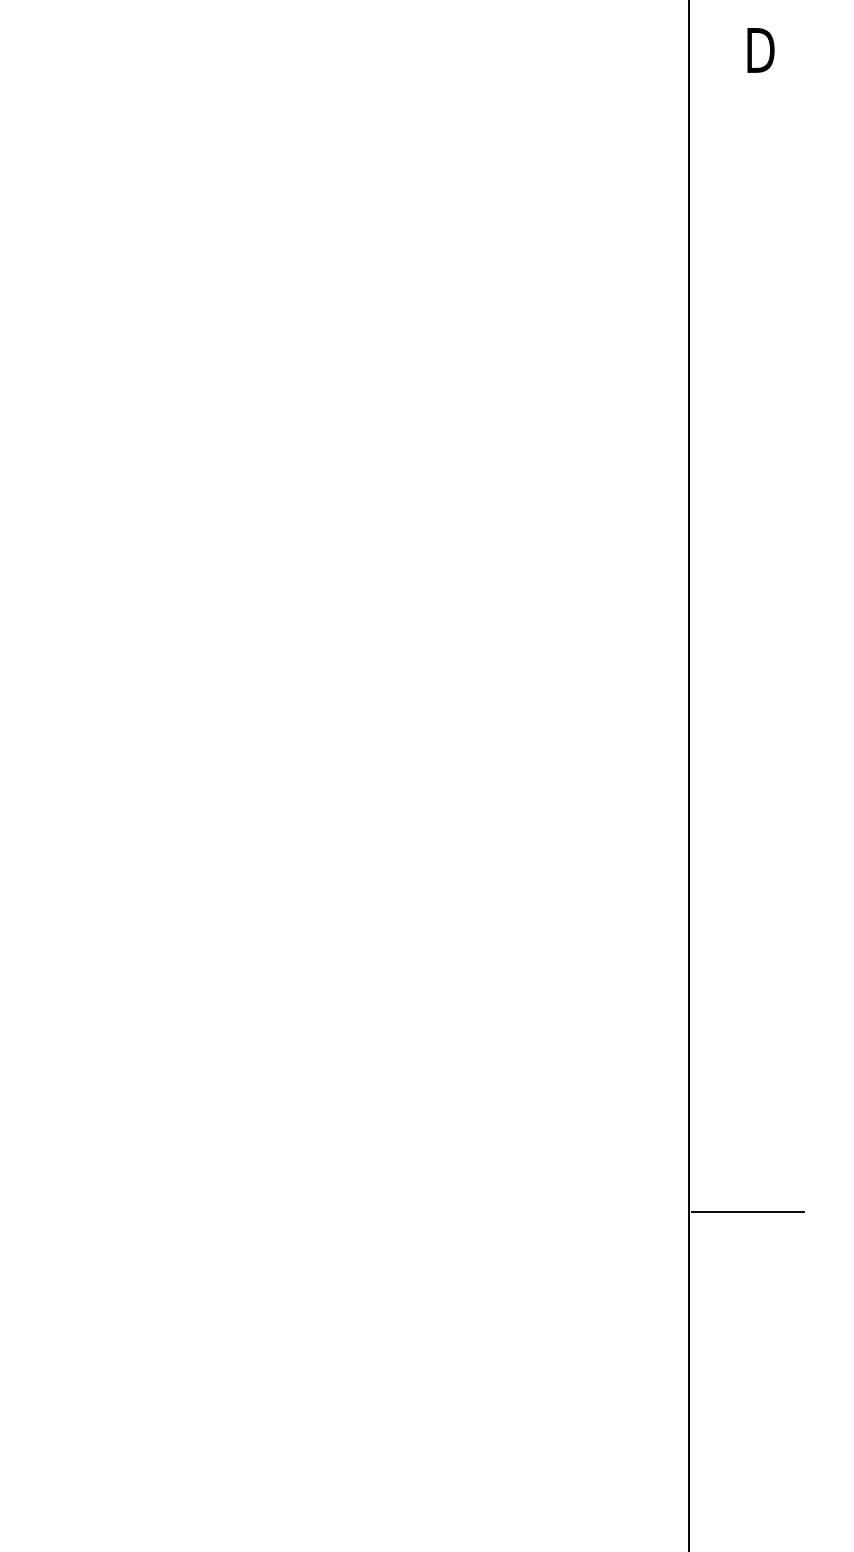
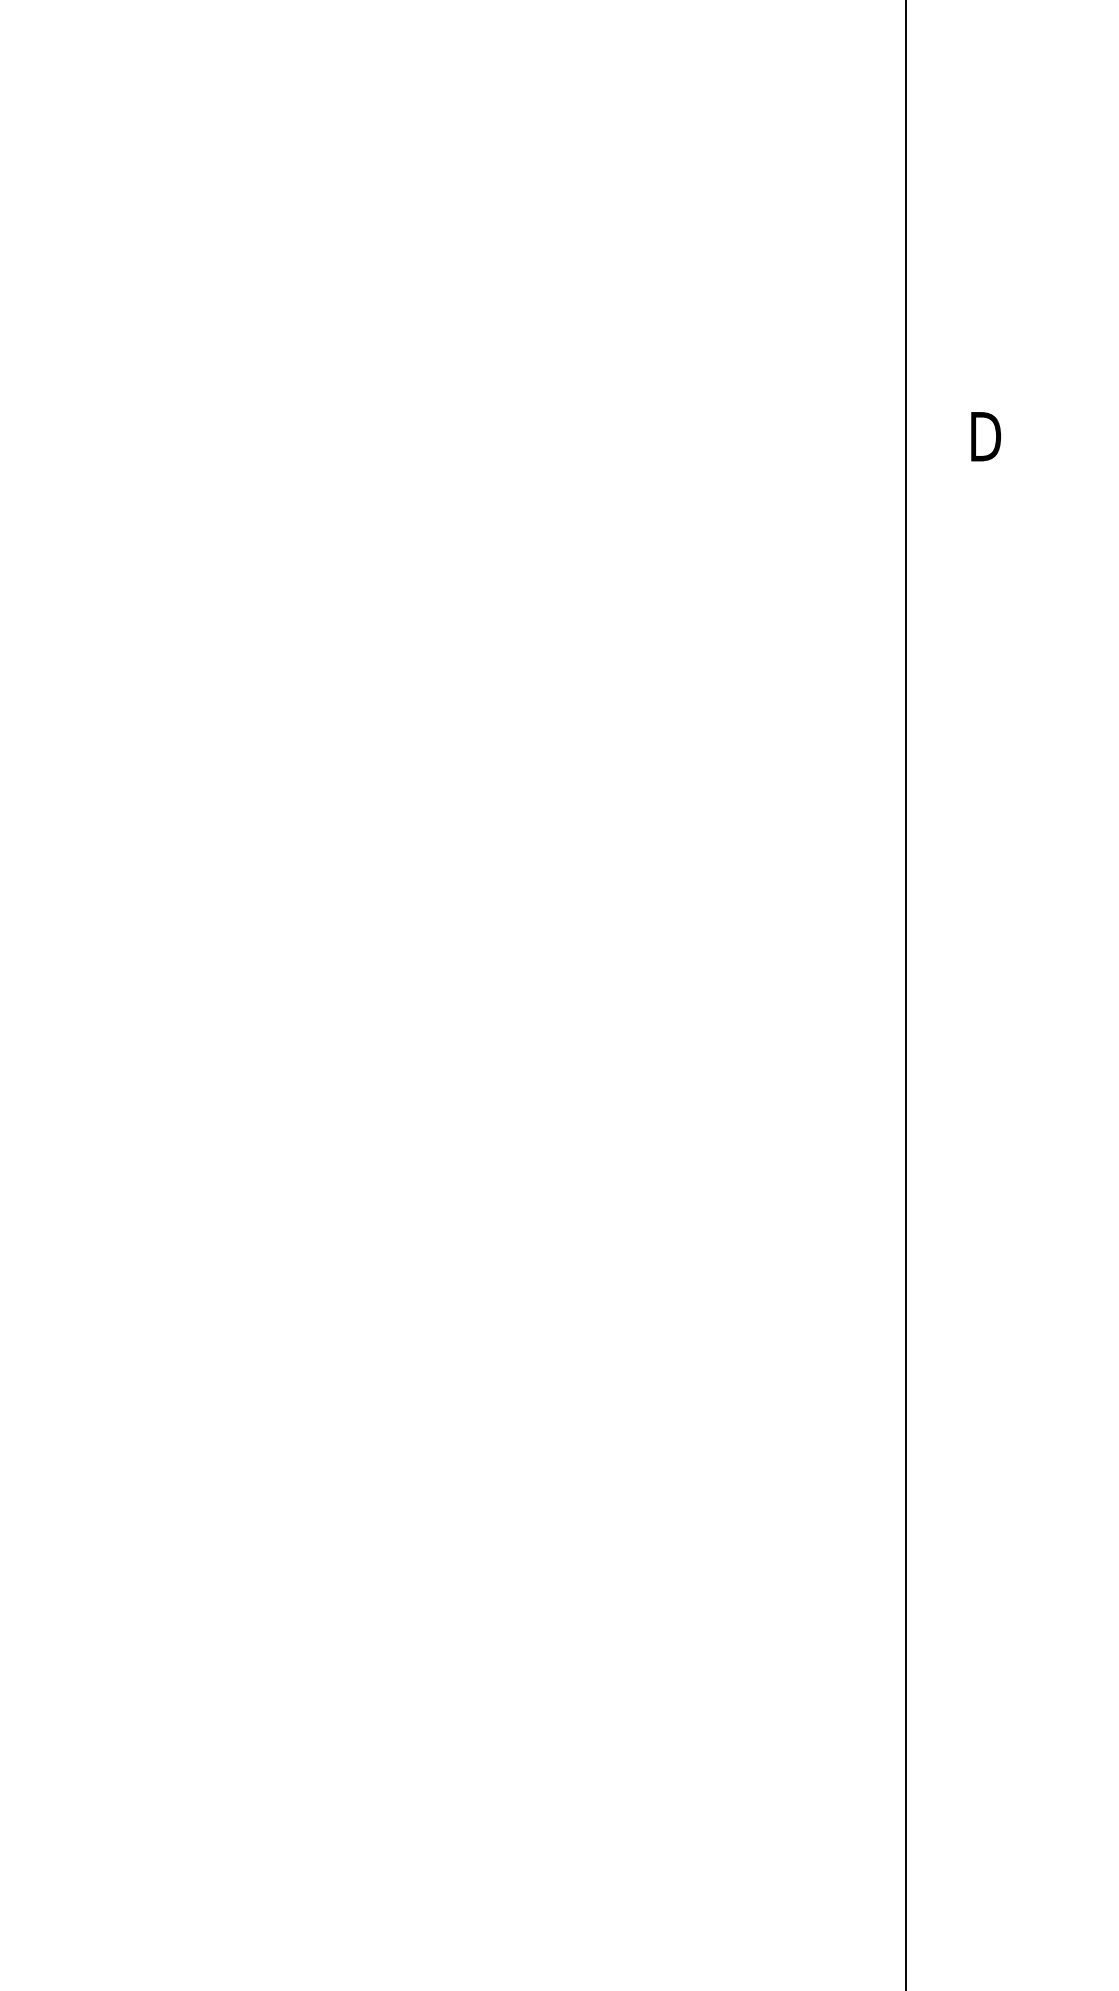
line: (747, 1212) -> (971, 1714), removed

